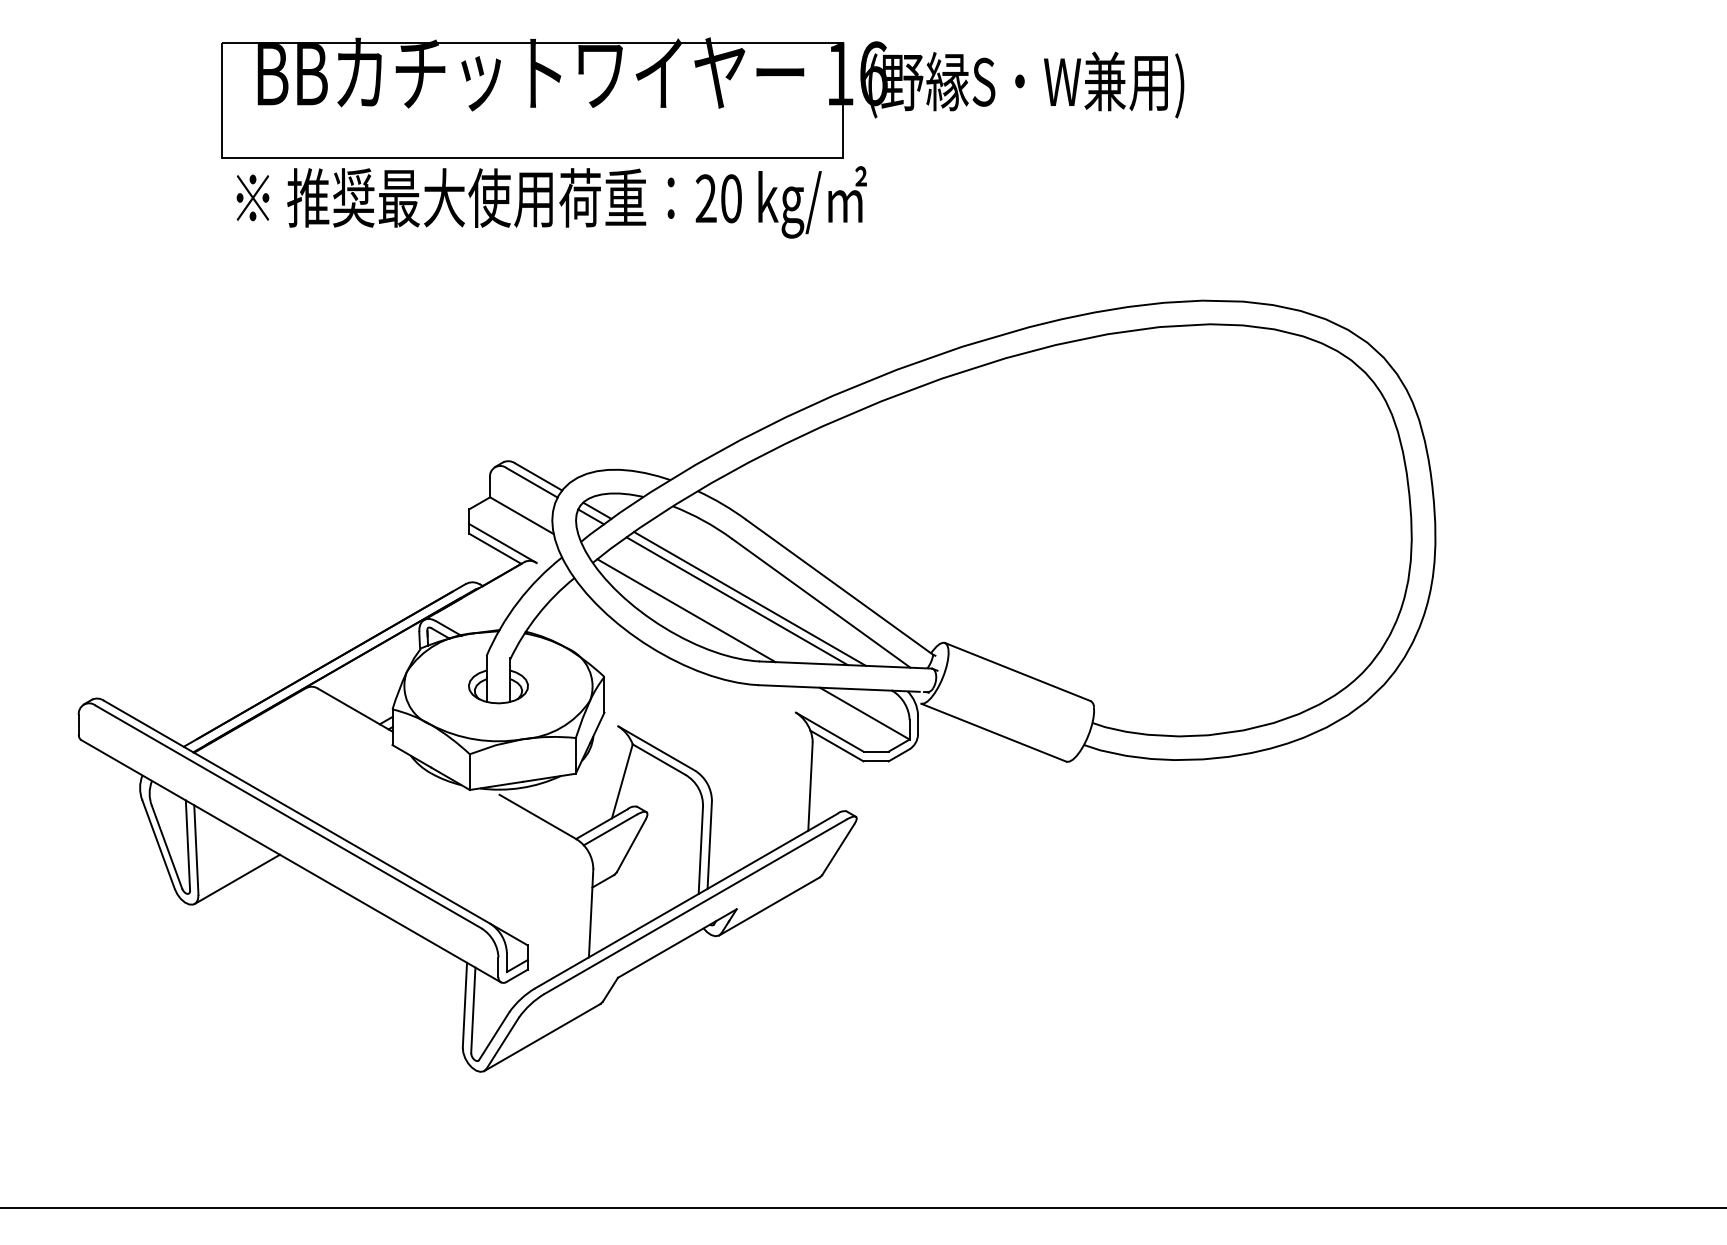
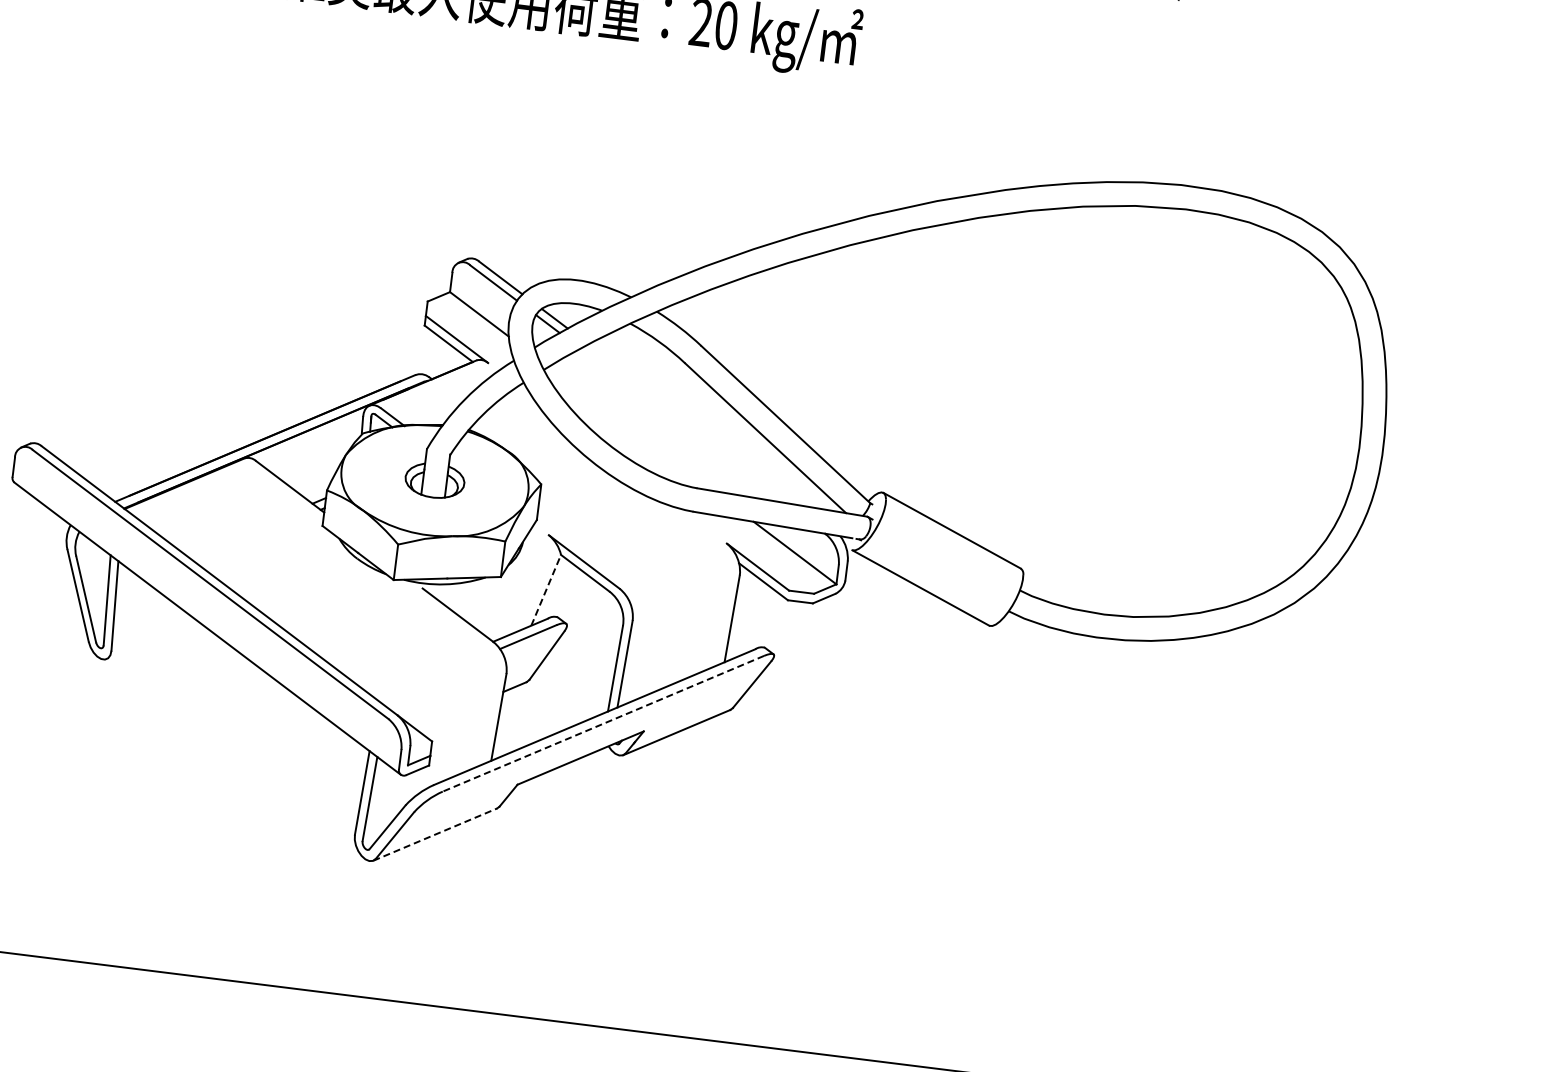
line: (749, 598) -> (694, 424), removed
line: (736, 601) -> (681, 425), removed
line: (686, 610) -> (630, 428), removed
line: (622, 780) -> (546, 589), solid -> dashed
line: (236, 878) -> (151, 639), removed
line: (695, 906) -> (603, 723), solid -> dashed
line: (542, 1037) -> (435, 834), solid -> dashed

